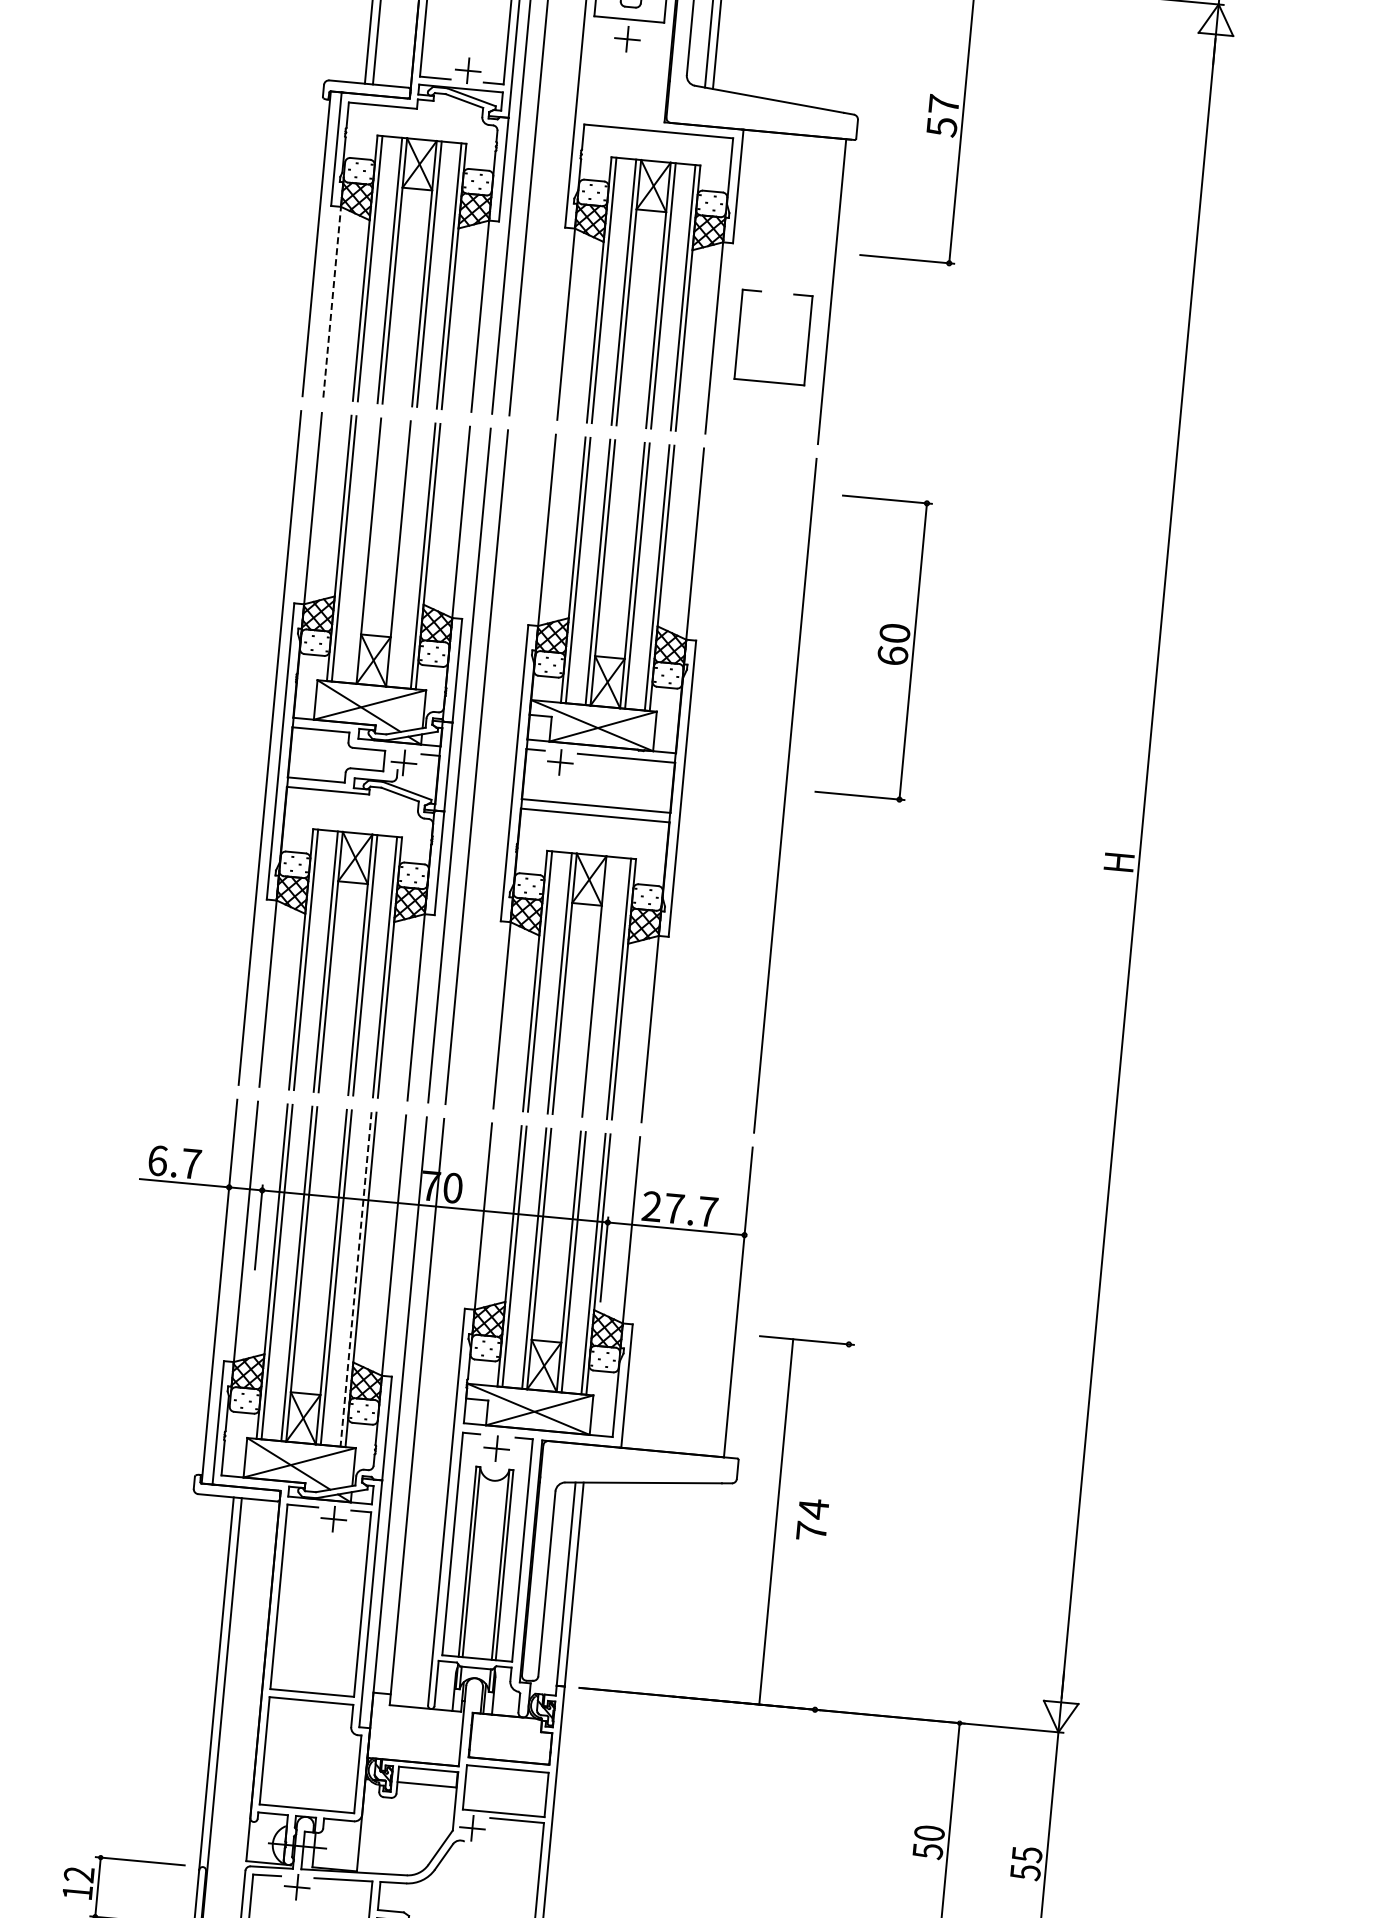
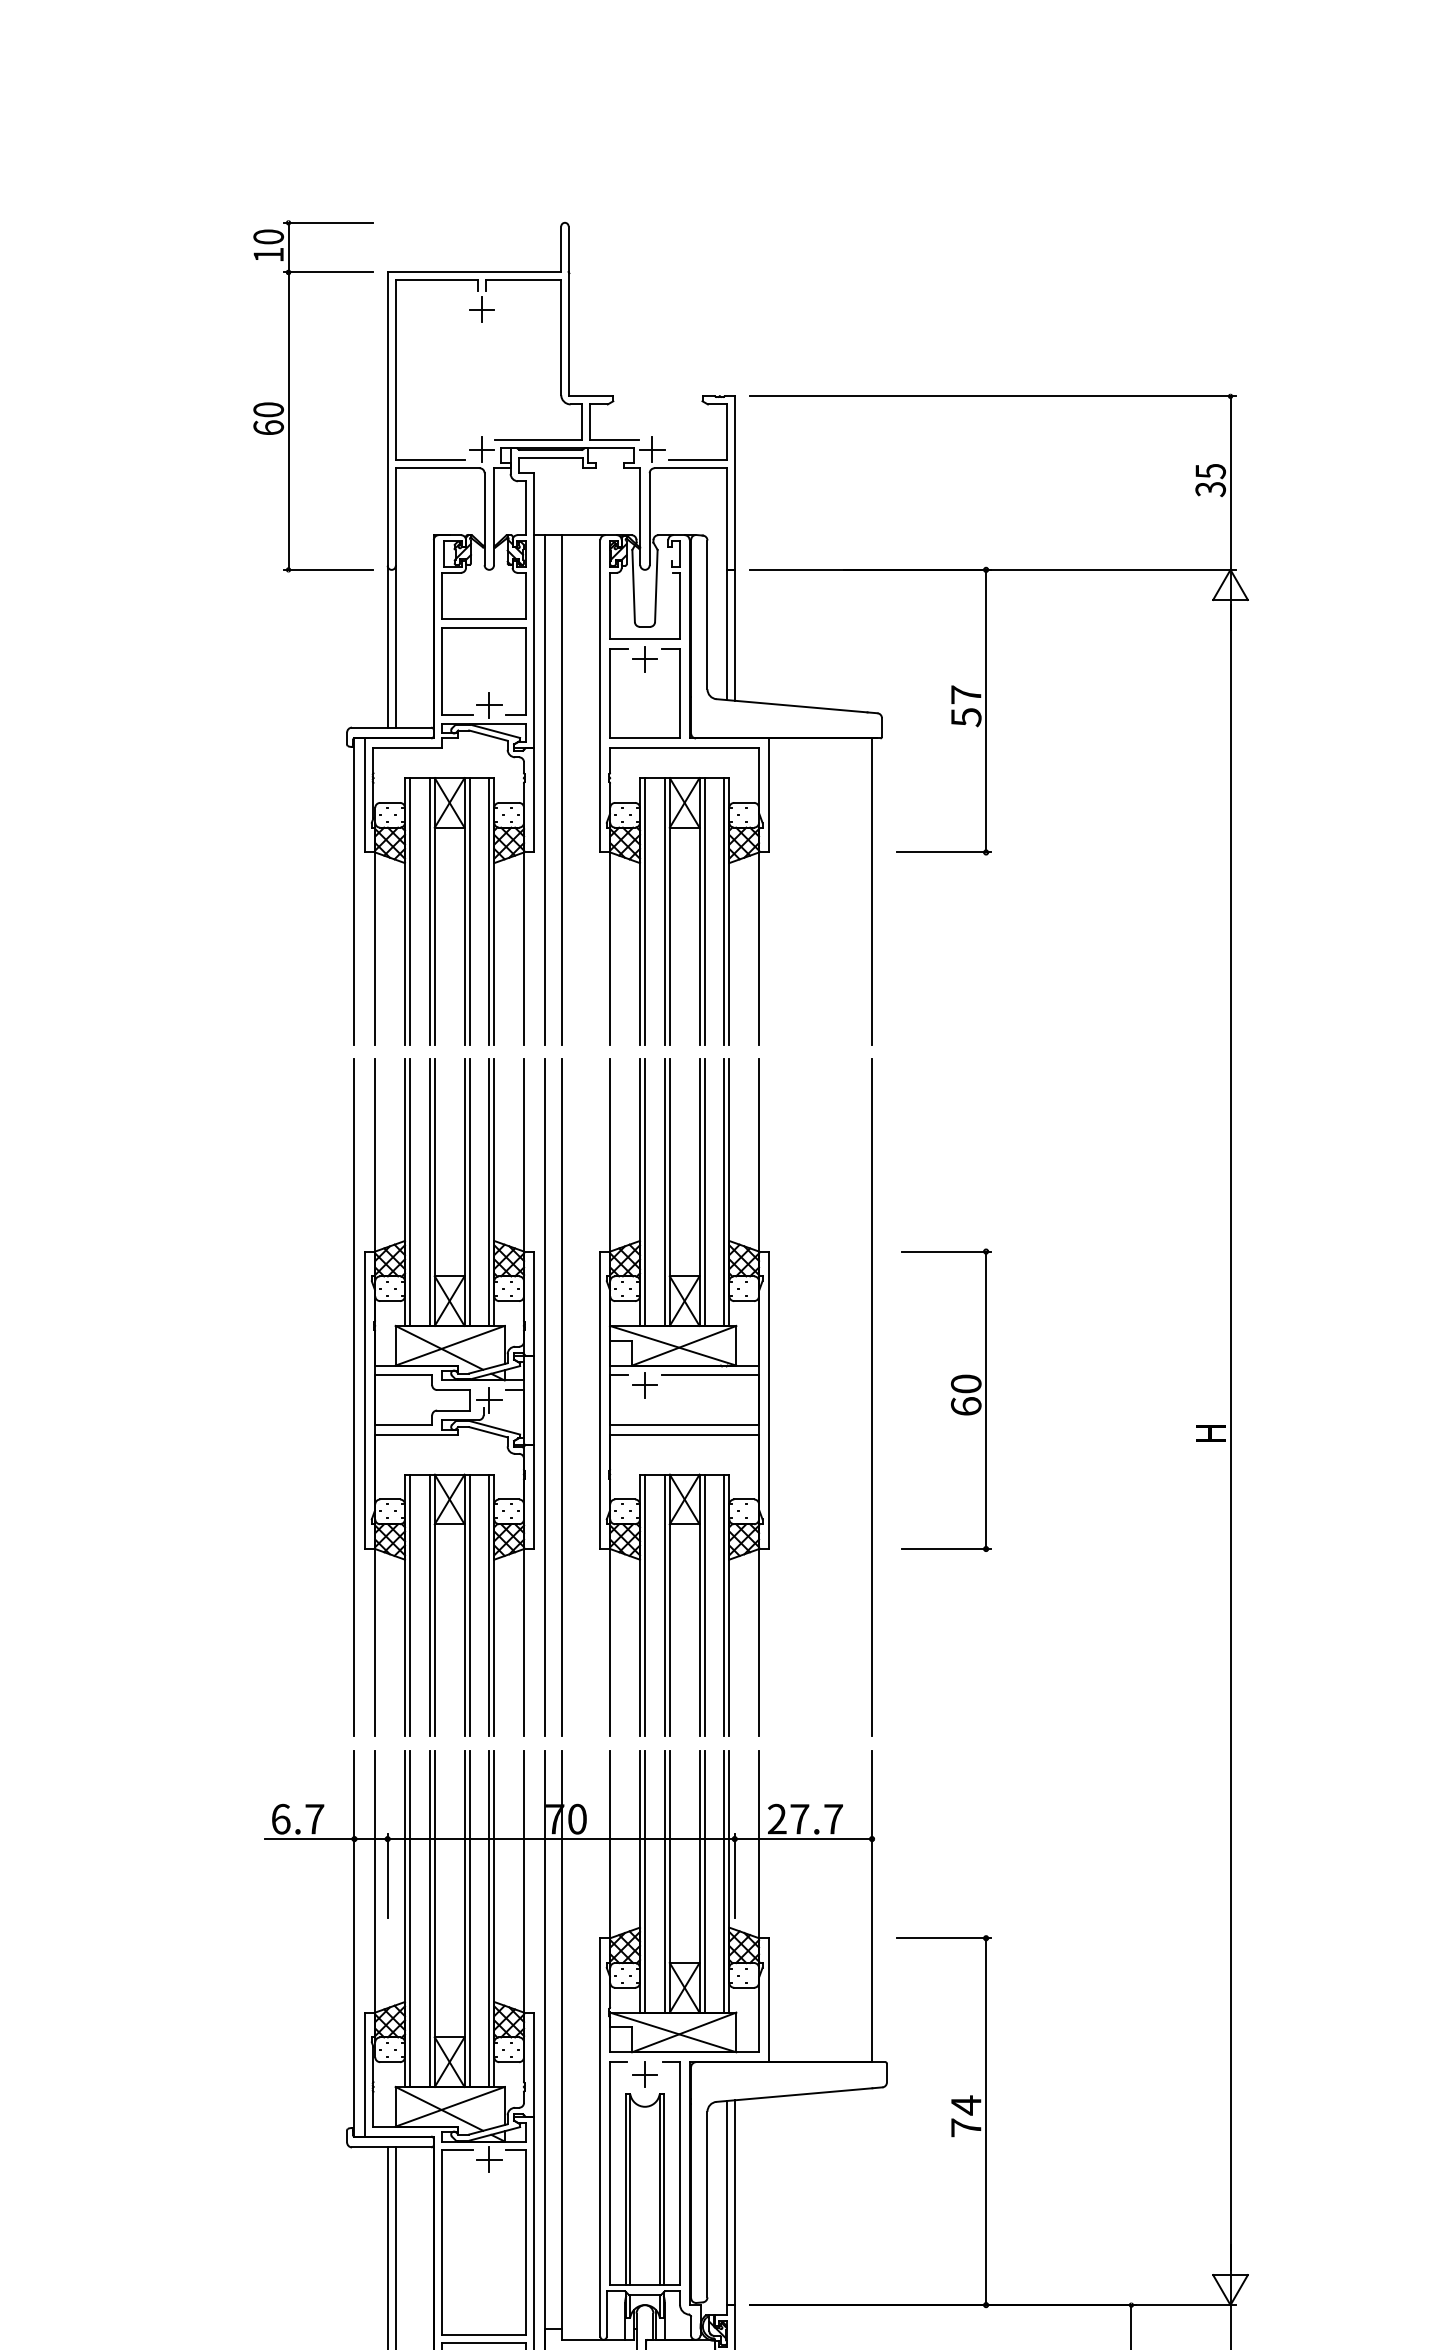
line: (332, 301) -> (375, 947), dashed -> solid
part: (739, 334) -> (610, 693), moved
line: (363, 550) -> (429, 1192), added
line: (403, 554) -> (469, 1192), added
part: (873, 647) -> (946, 1399), moved
line: (599, 987) -> (704, 1605), added
line: (356, 1279) -> (489, 1919), dashed -> solid
line: (776, 1521) -> (986, 2121), moved

